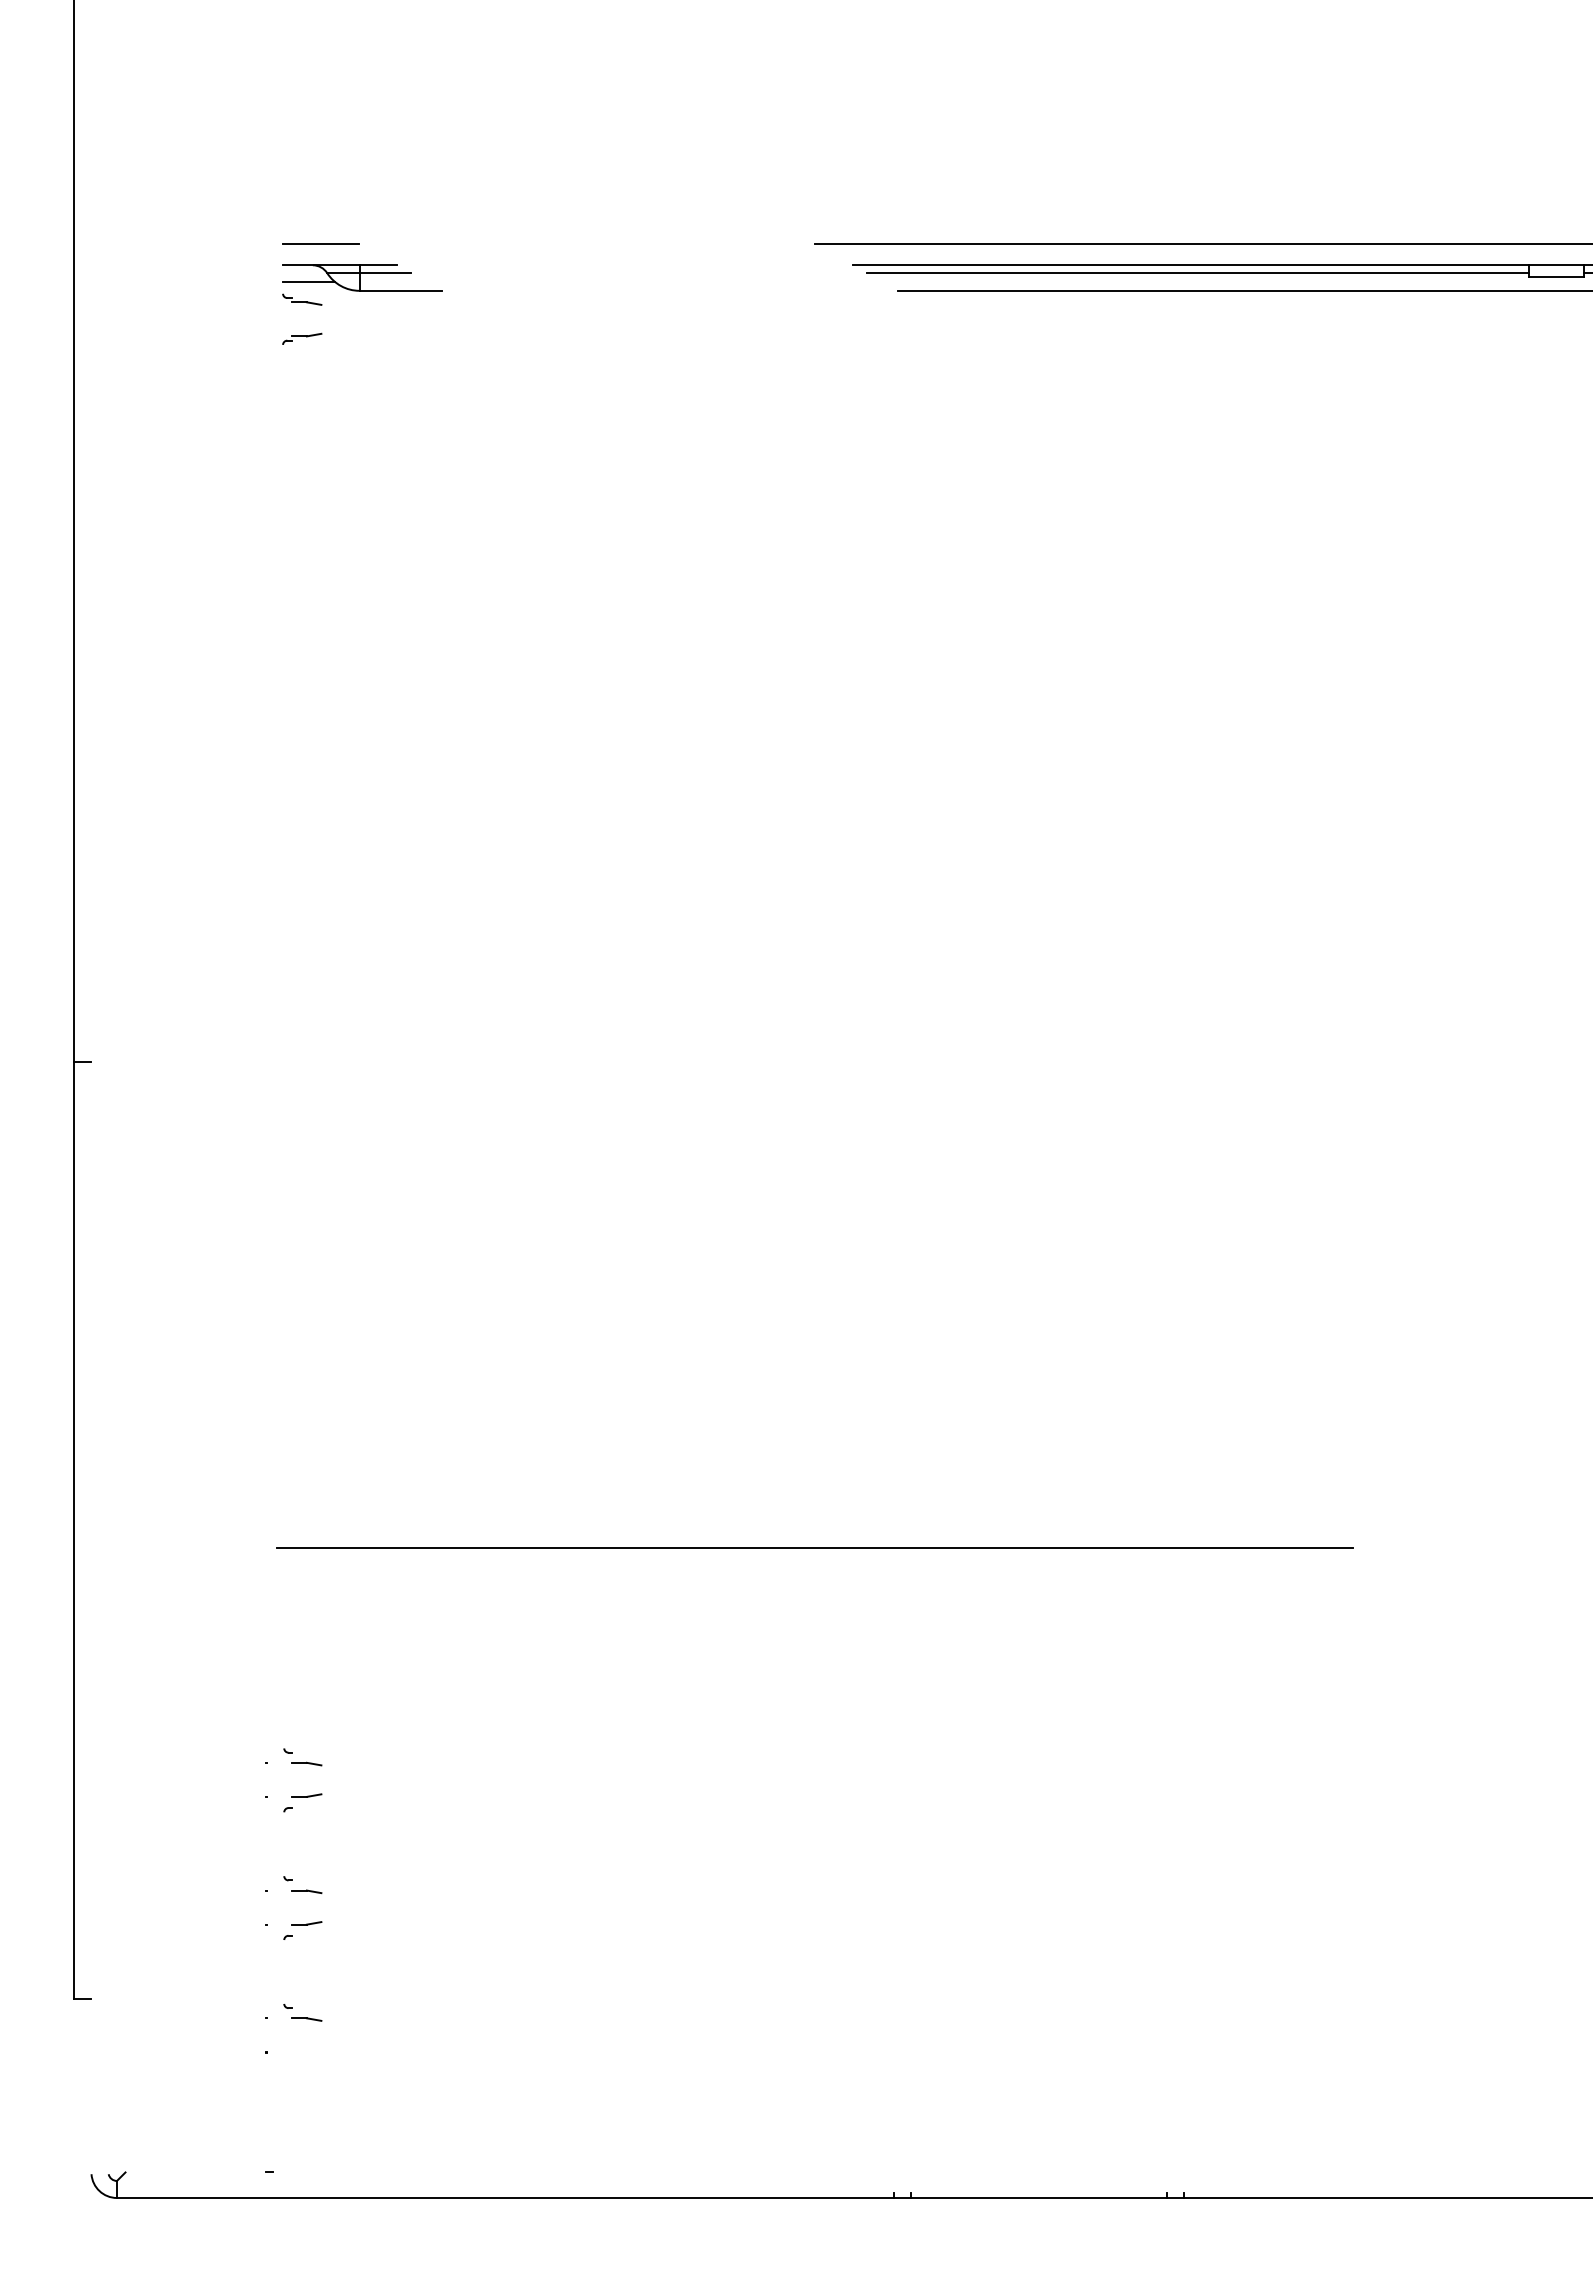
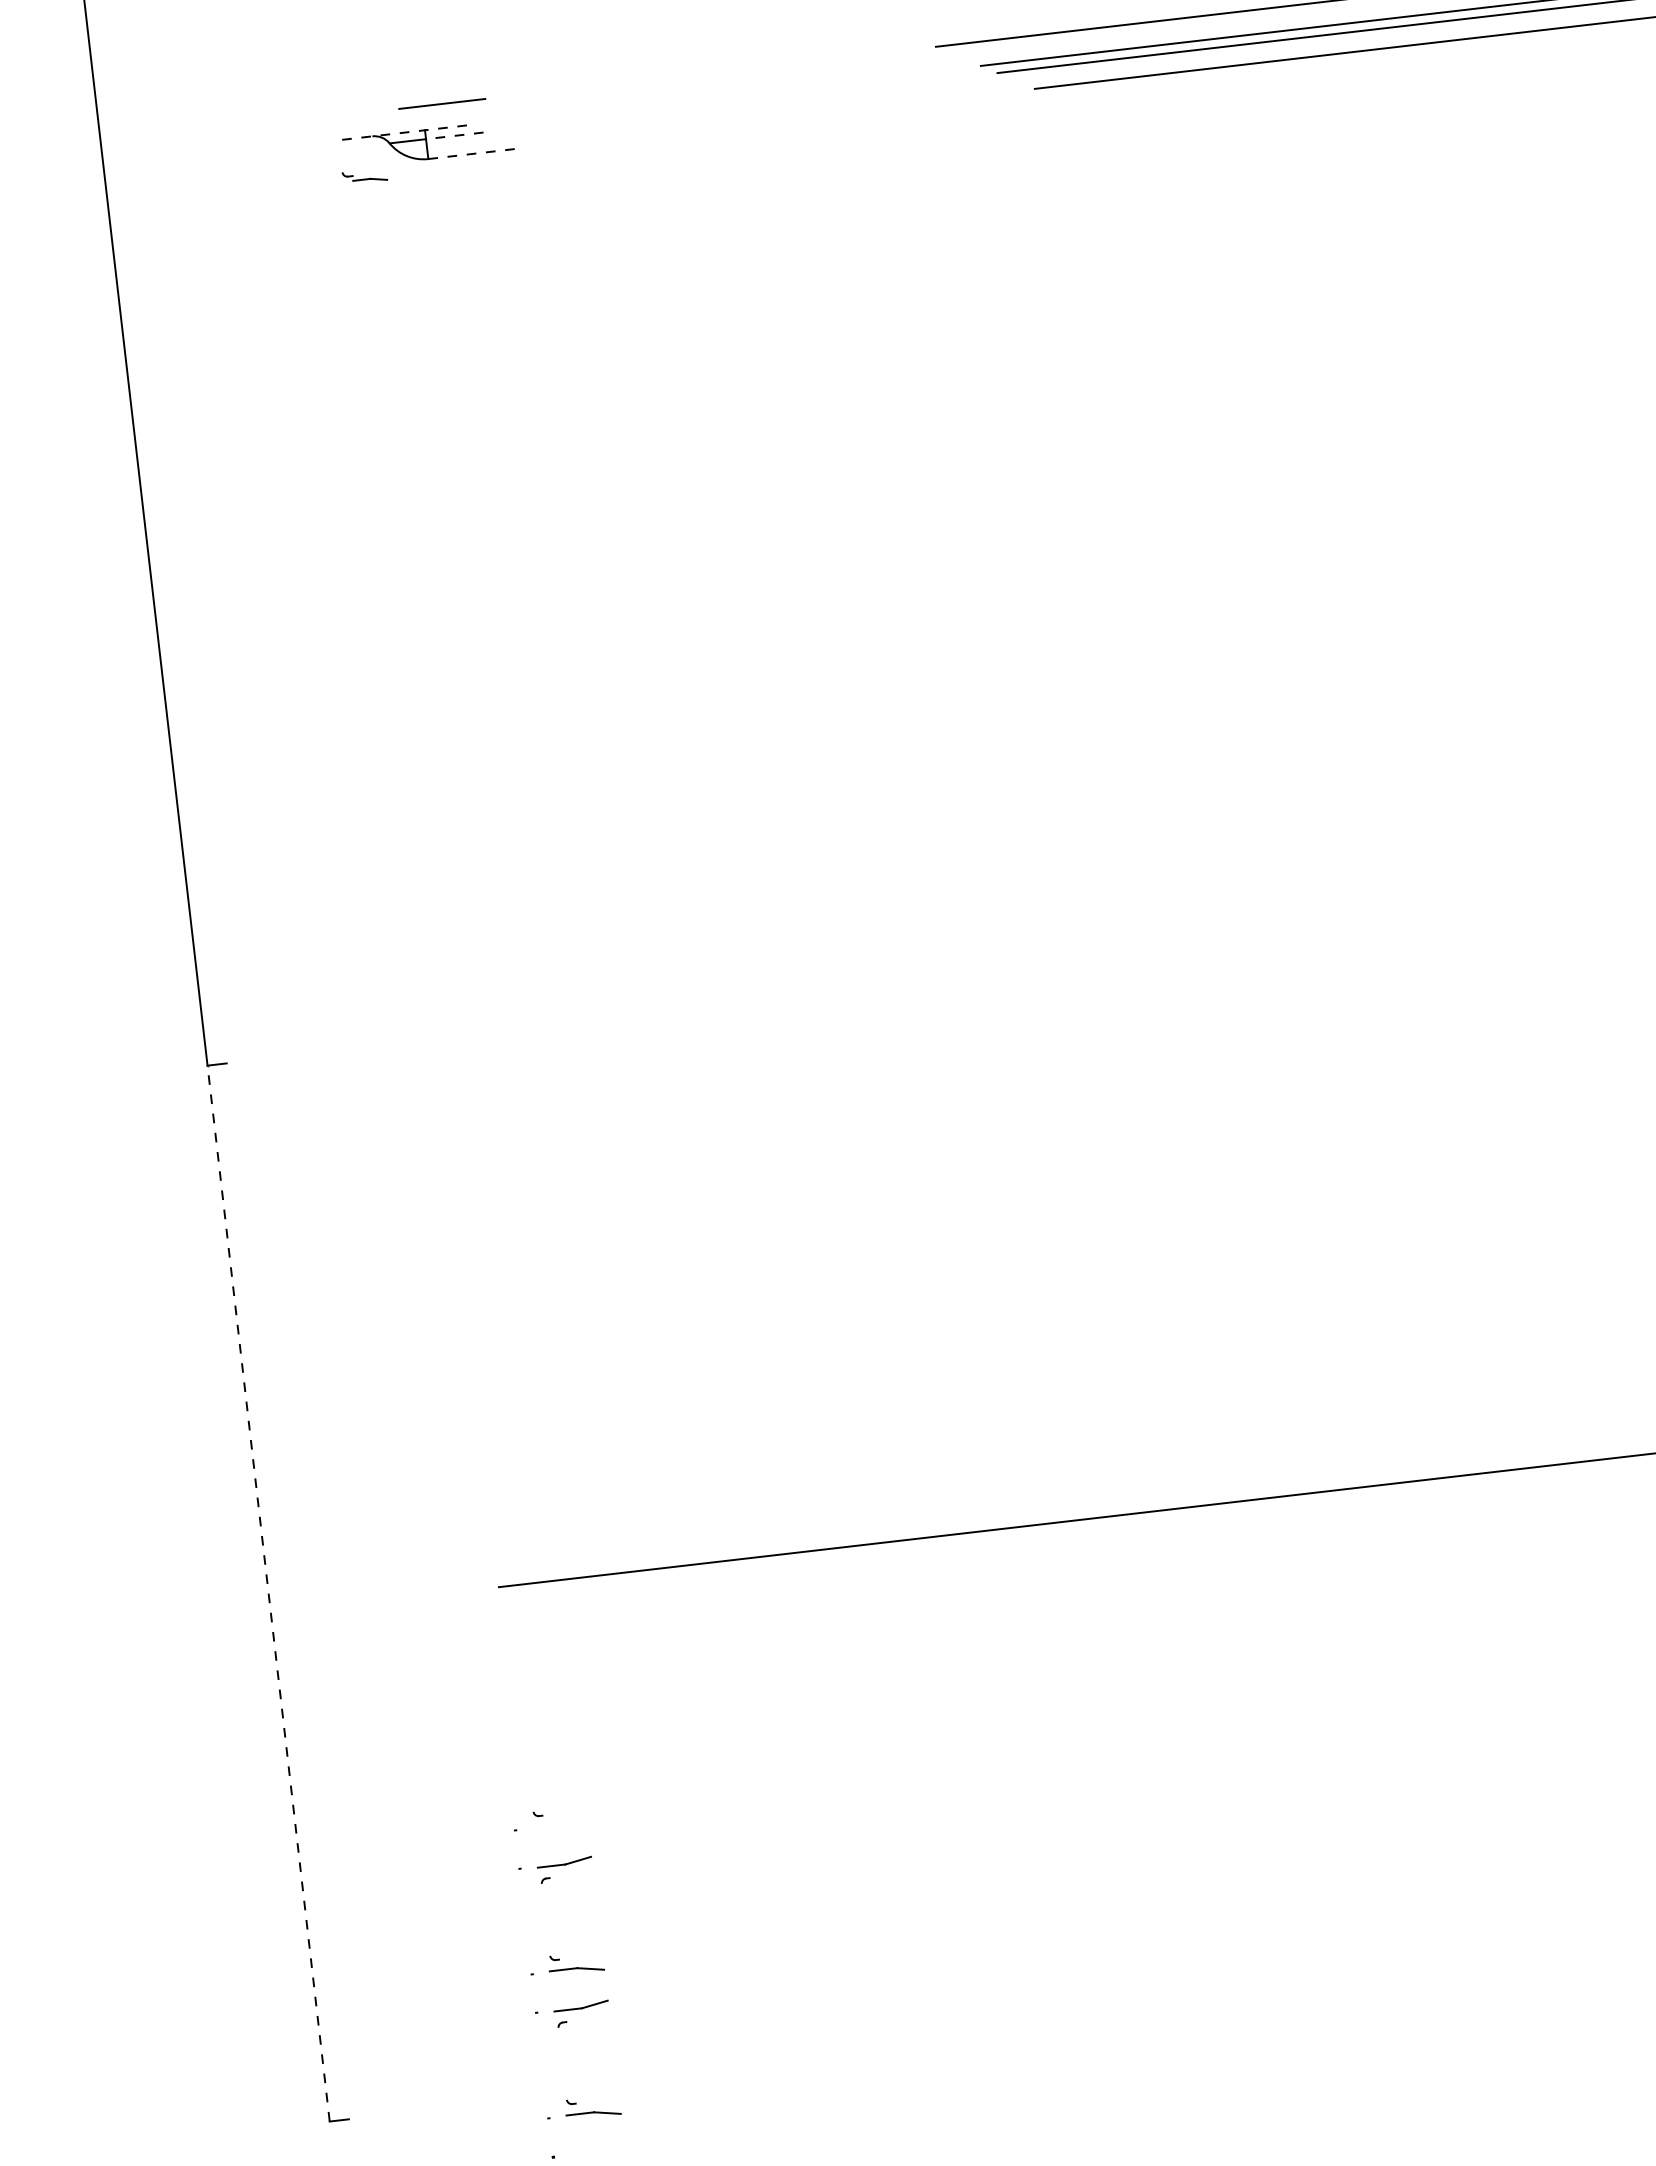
line: (320, 243) -> (441, 103), moved
line: (339, 265) -> (402, 133), solid -> dashed
line: (385, 273) -> (455, 136), solid -> dashed
line: (309, 282) -> (370, 156), removed
line: (401, 290) -> (475, 153), solid -> dashed
part: (302, 338) -> (370, 220), removed
line: (74, 1530) -> (268, 1593), solid -> dashed
part: (306, 1763) -> (560, 1825), removed
part: (306, 1795) -> (564, 1862), size x1.6
part: (306, 1891) -> (577, 1970), size x1.6
part: (306, 1923) -> (581, 2006), size x1.6
part: (306, 2019) -> (594, 2114), size x1.6

